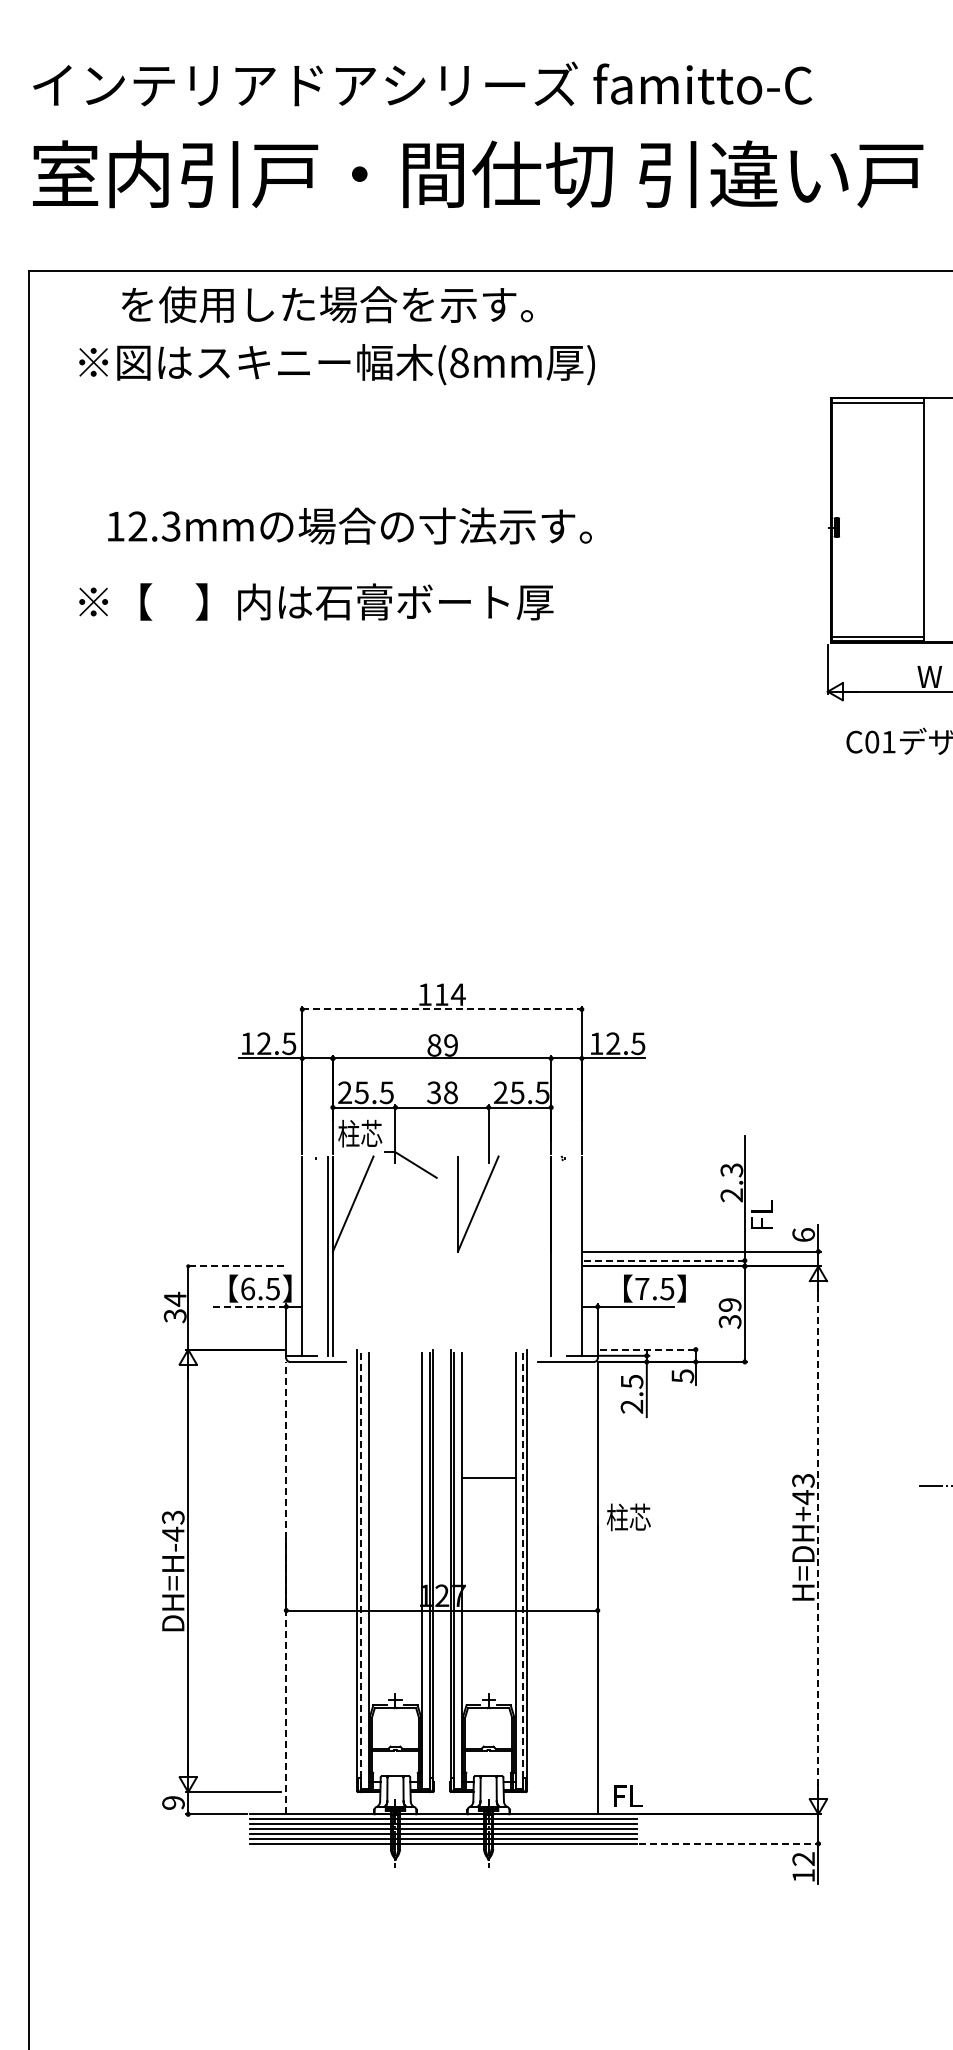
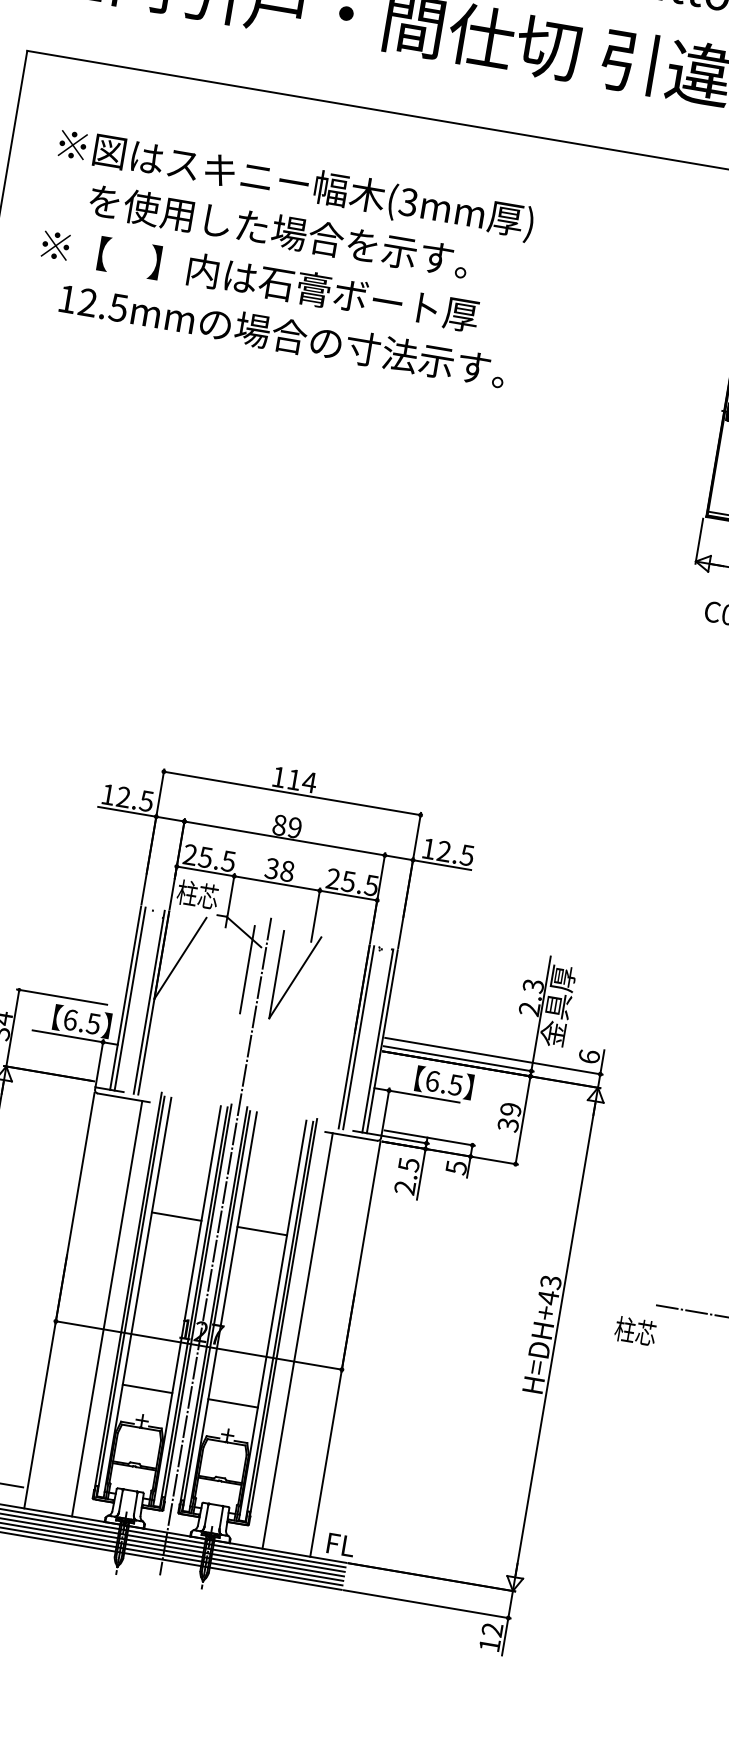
text: (327, 304) -> (279, 231), moved
text: (458, 362) -> (407, 201), (8mm -> (3mm
text: (171, 526) -> (118, 307), 12.3mm -> 12.5mm
text: (316, 601) -> (260, 279), moved
line: (442, 1009) -> (292, 793), dashed -> solid
text: (761, 1186) -> (558, 1005), FL -> 金具厚
line: (426, 1203) -> (247, 969), added
line: (307, 1255) -> (130, 998), added
line: (556, 1255) -> (359, 1037), added
line: (576, 1255) -> (377, 1040), added
line: (665, 1260) -> (458, 1058), dashed -> solid
line: (234, 1266) -> (61, 997), dashed -> solid
text: (642, 1288) -> (433, 1080), 7.5 -> 6.5
line: (247, 1306) -> (67, 1036), dashed -> solid
line: (649, 1349) -> (429, 1137), dashed -> solid
line: (395, 1478) -> (176, 1216), added
line: (442, 1502) -> (216, 1246), added
text: (628, 1517) -> (635, 1331), moved
line: (818, 1540) -> (555, 1339), dashed -> solid
line: (361, 1570) -> (131, 1296), dashed -> solid
line: (522, 1570) -> (279, 1321), dashed -> solid
line: (286, 1587) -> (59, 1300), dashed -> solid
line: (338, 1587) -> (107, 1308), added
line: (545, 1587) -> (297, 1340), added
line: (395, 1665) -> (147, 1388), added
line: (488, 1665) -> (233, 1403), added
line: (730, 1843) -> (427, 1604), dashed -> solid

